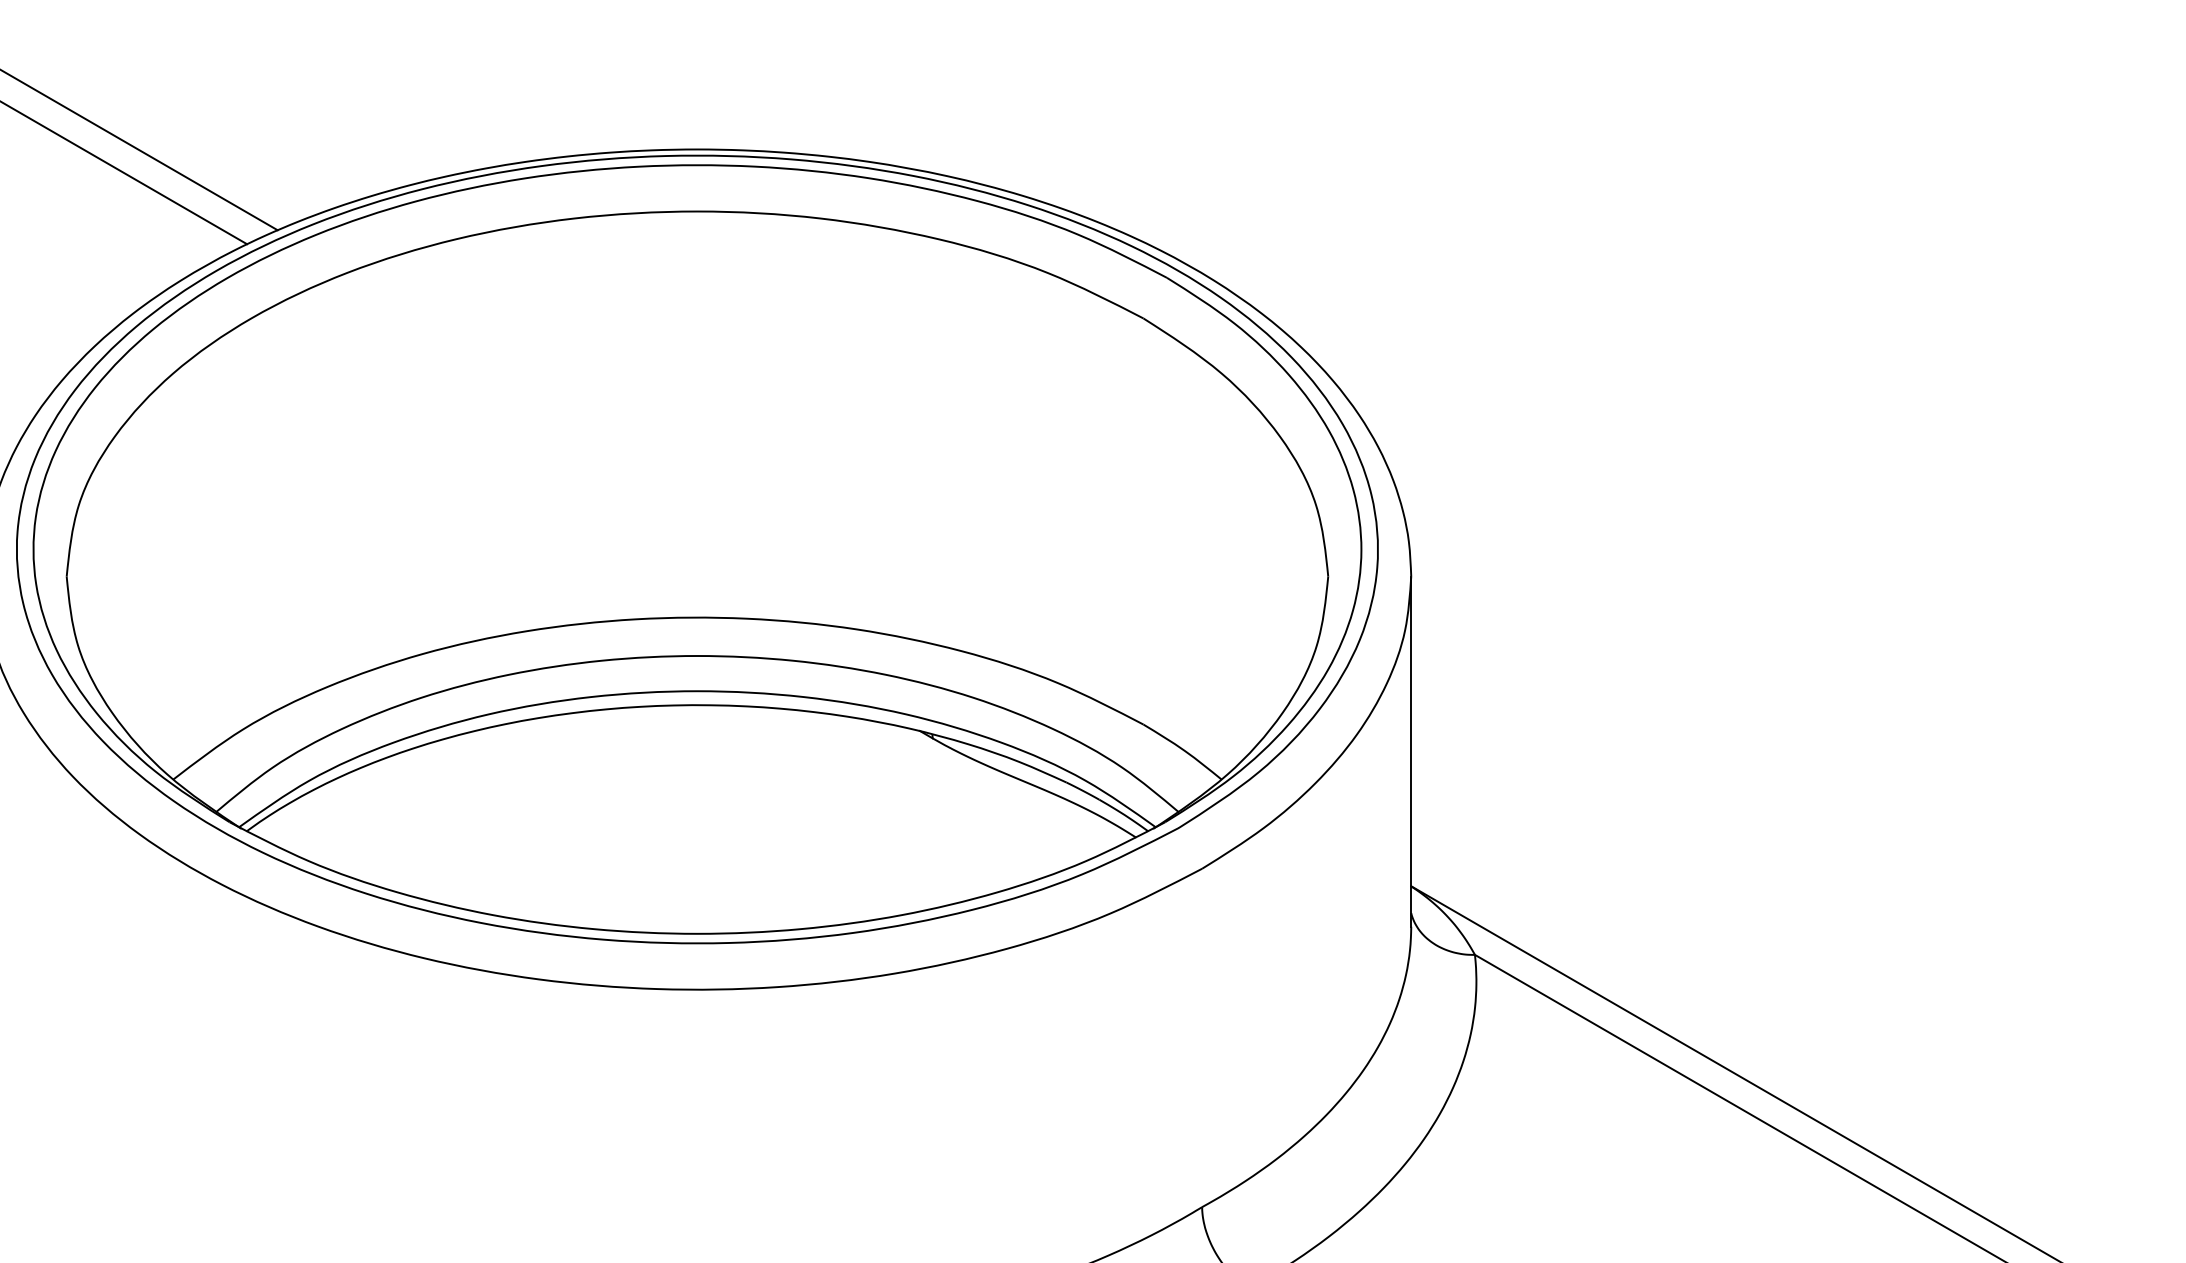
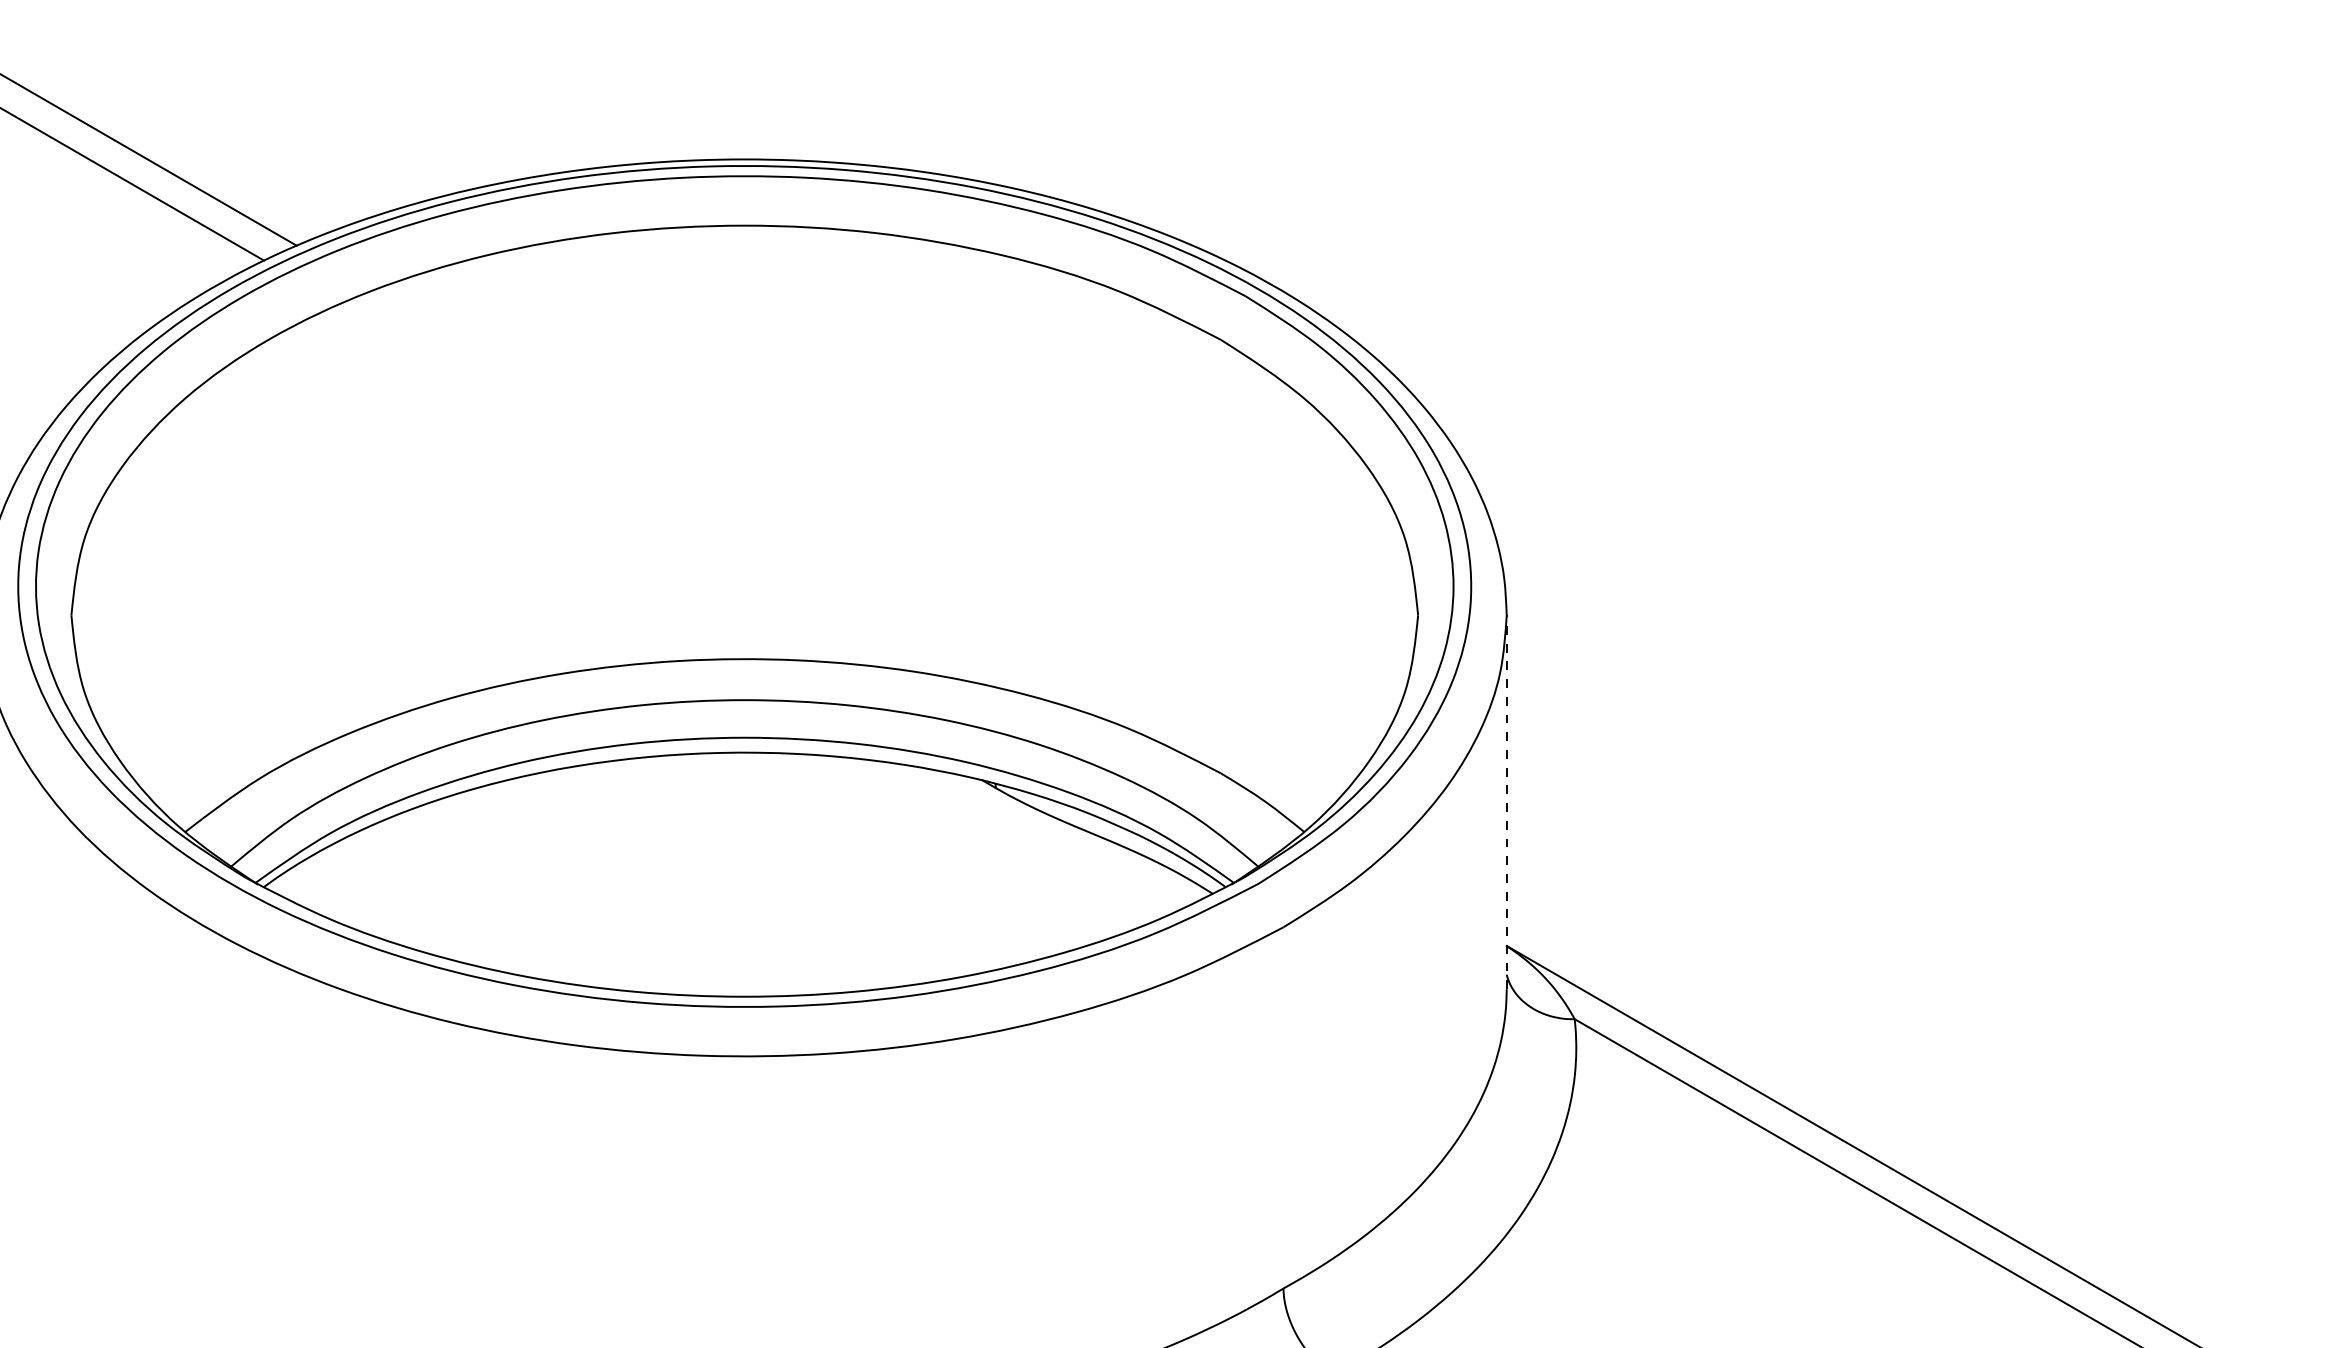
line: (1411, 751) -> (1506, 802), solid -> dashed

